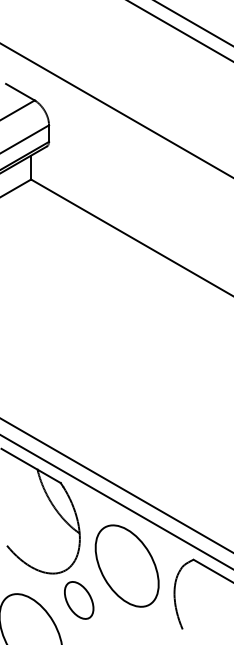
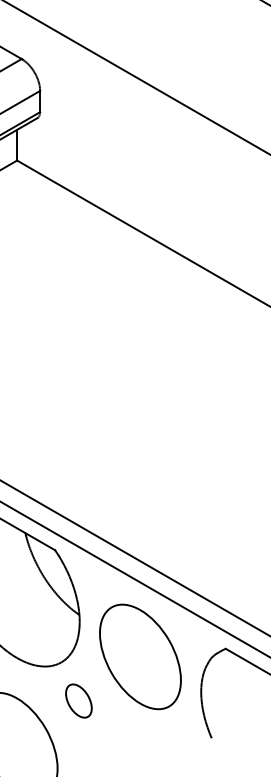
part: (79, 600) -> (79, 701), size x0.7

